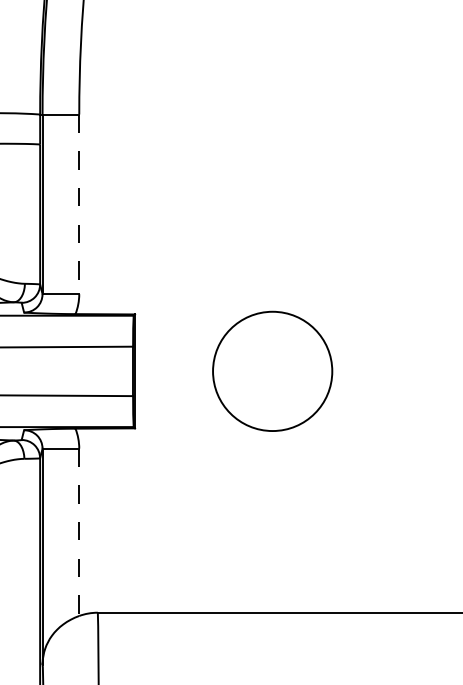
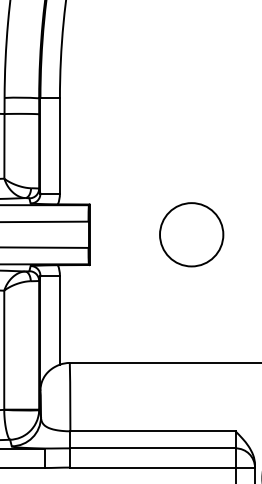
line: (78, 205) -> (59, 146), dashed -> solid
circle: (272, 370) -> (191, 234), moved
line: (78, 532) -> (59, 320), dashed -> solid

